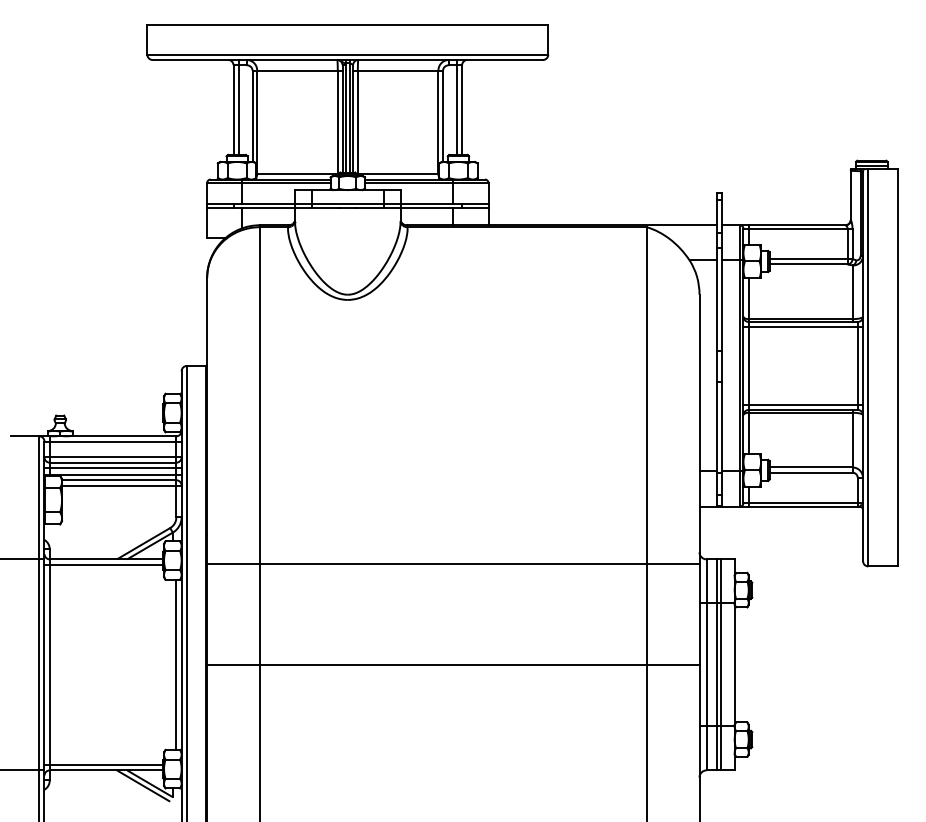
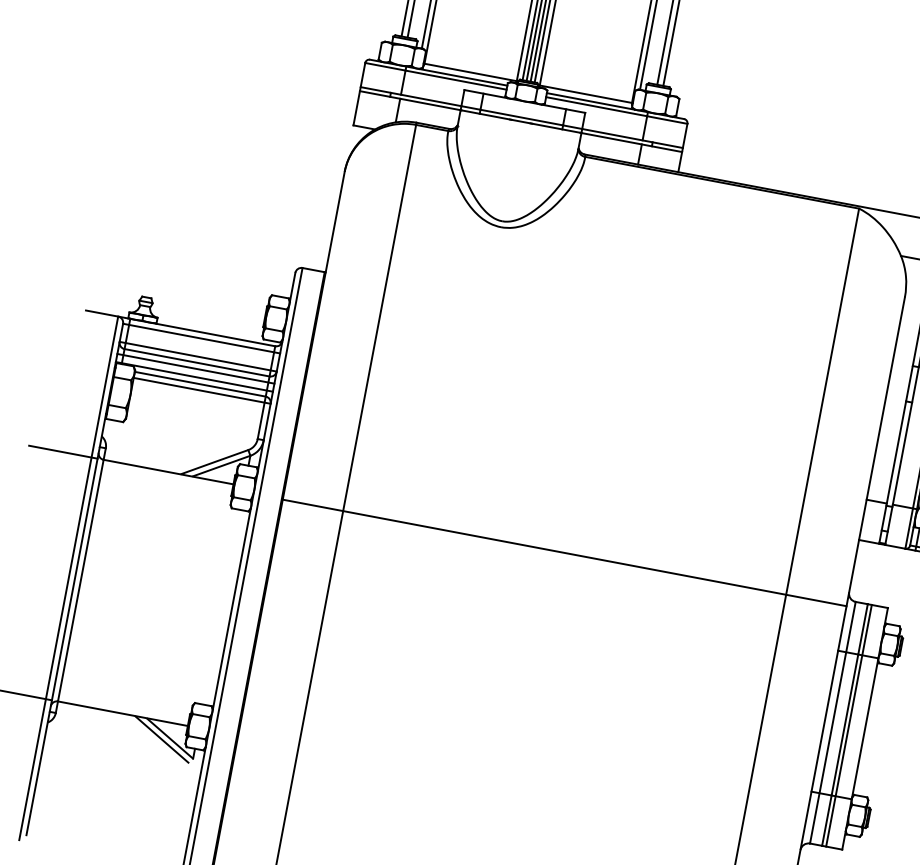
line: (103, 564) -> (164, 477), removed
line: (176, 664) -> (226, 607), removed
line: (453, 664) -> (543, 667), removed
line: (103, 765) -> (120, 707), removed

